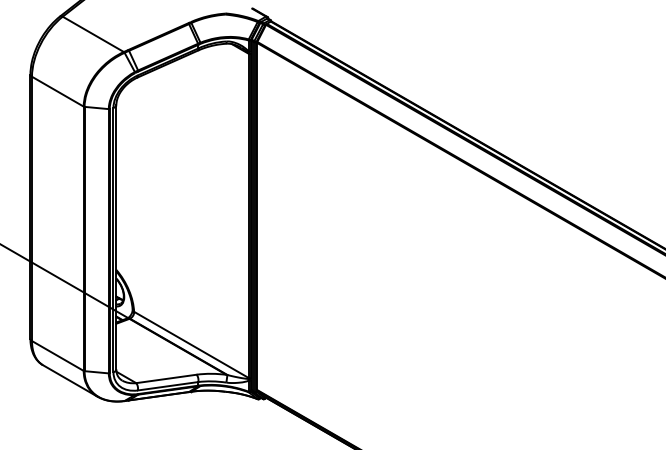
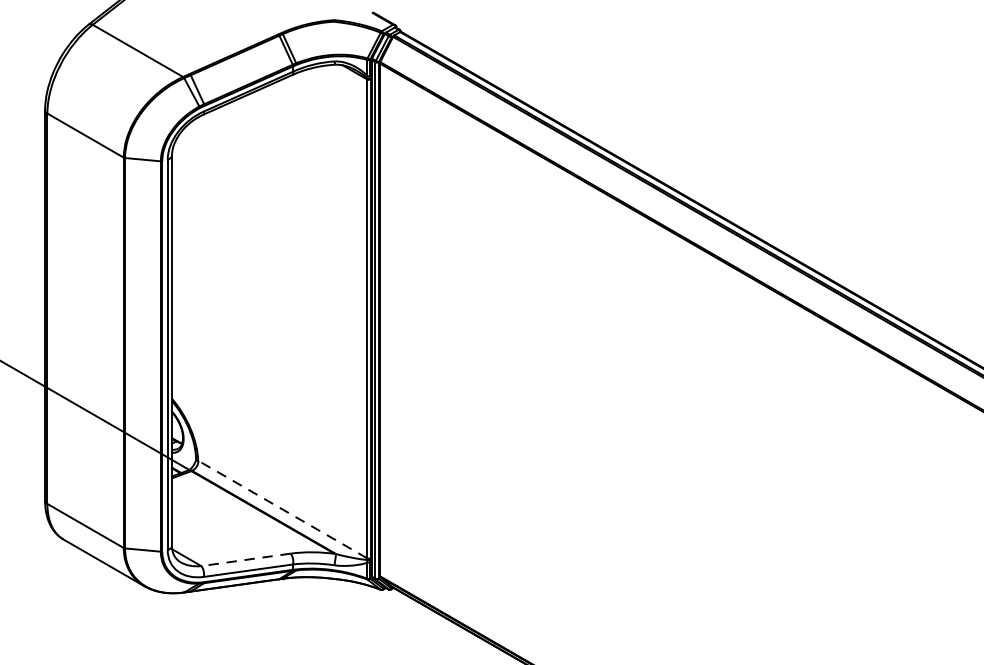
line: (191, 344) -> (282, 509), solid -> dashed
line: (166, 378) -> (246, 559), solid -> dashed

